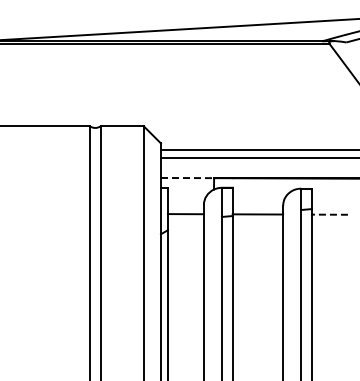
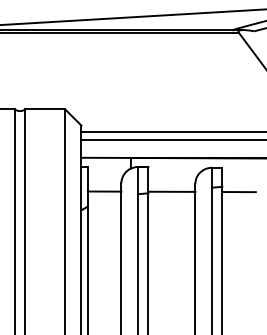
line: (187, 178) -> (106, 158), dashed -> solid
line: (329, 214) -> (238, 191), dashed -> solid

